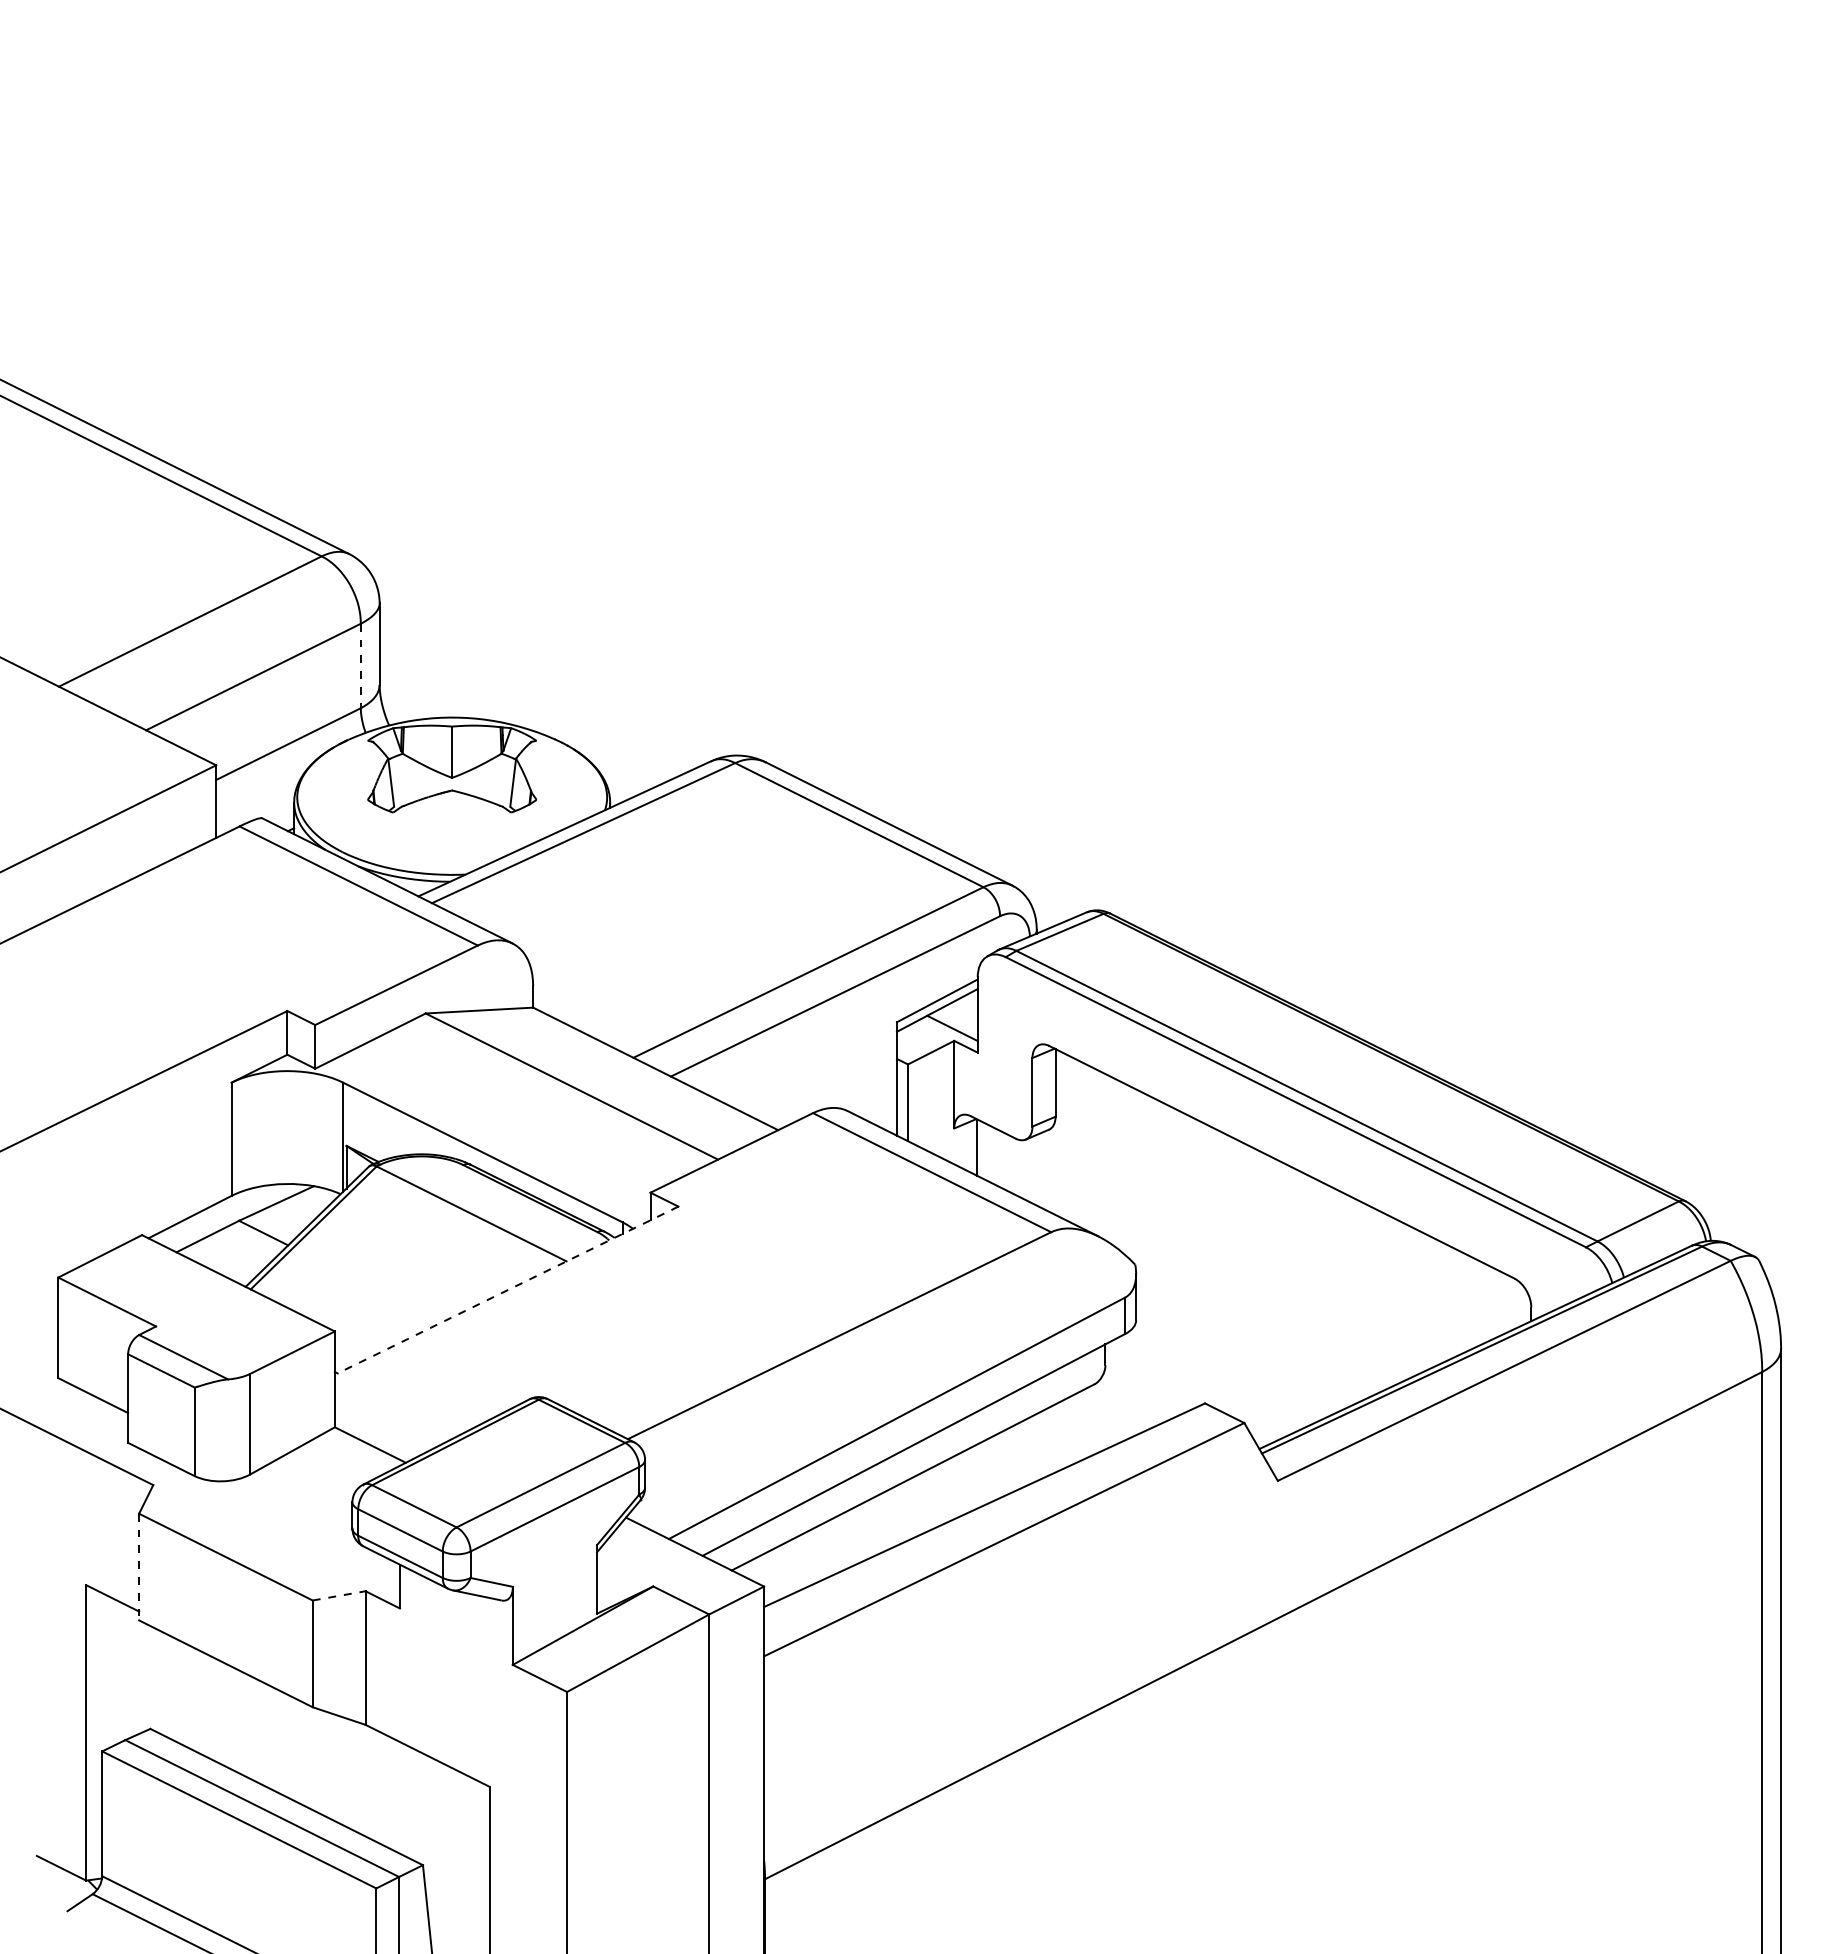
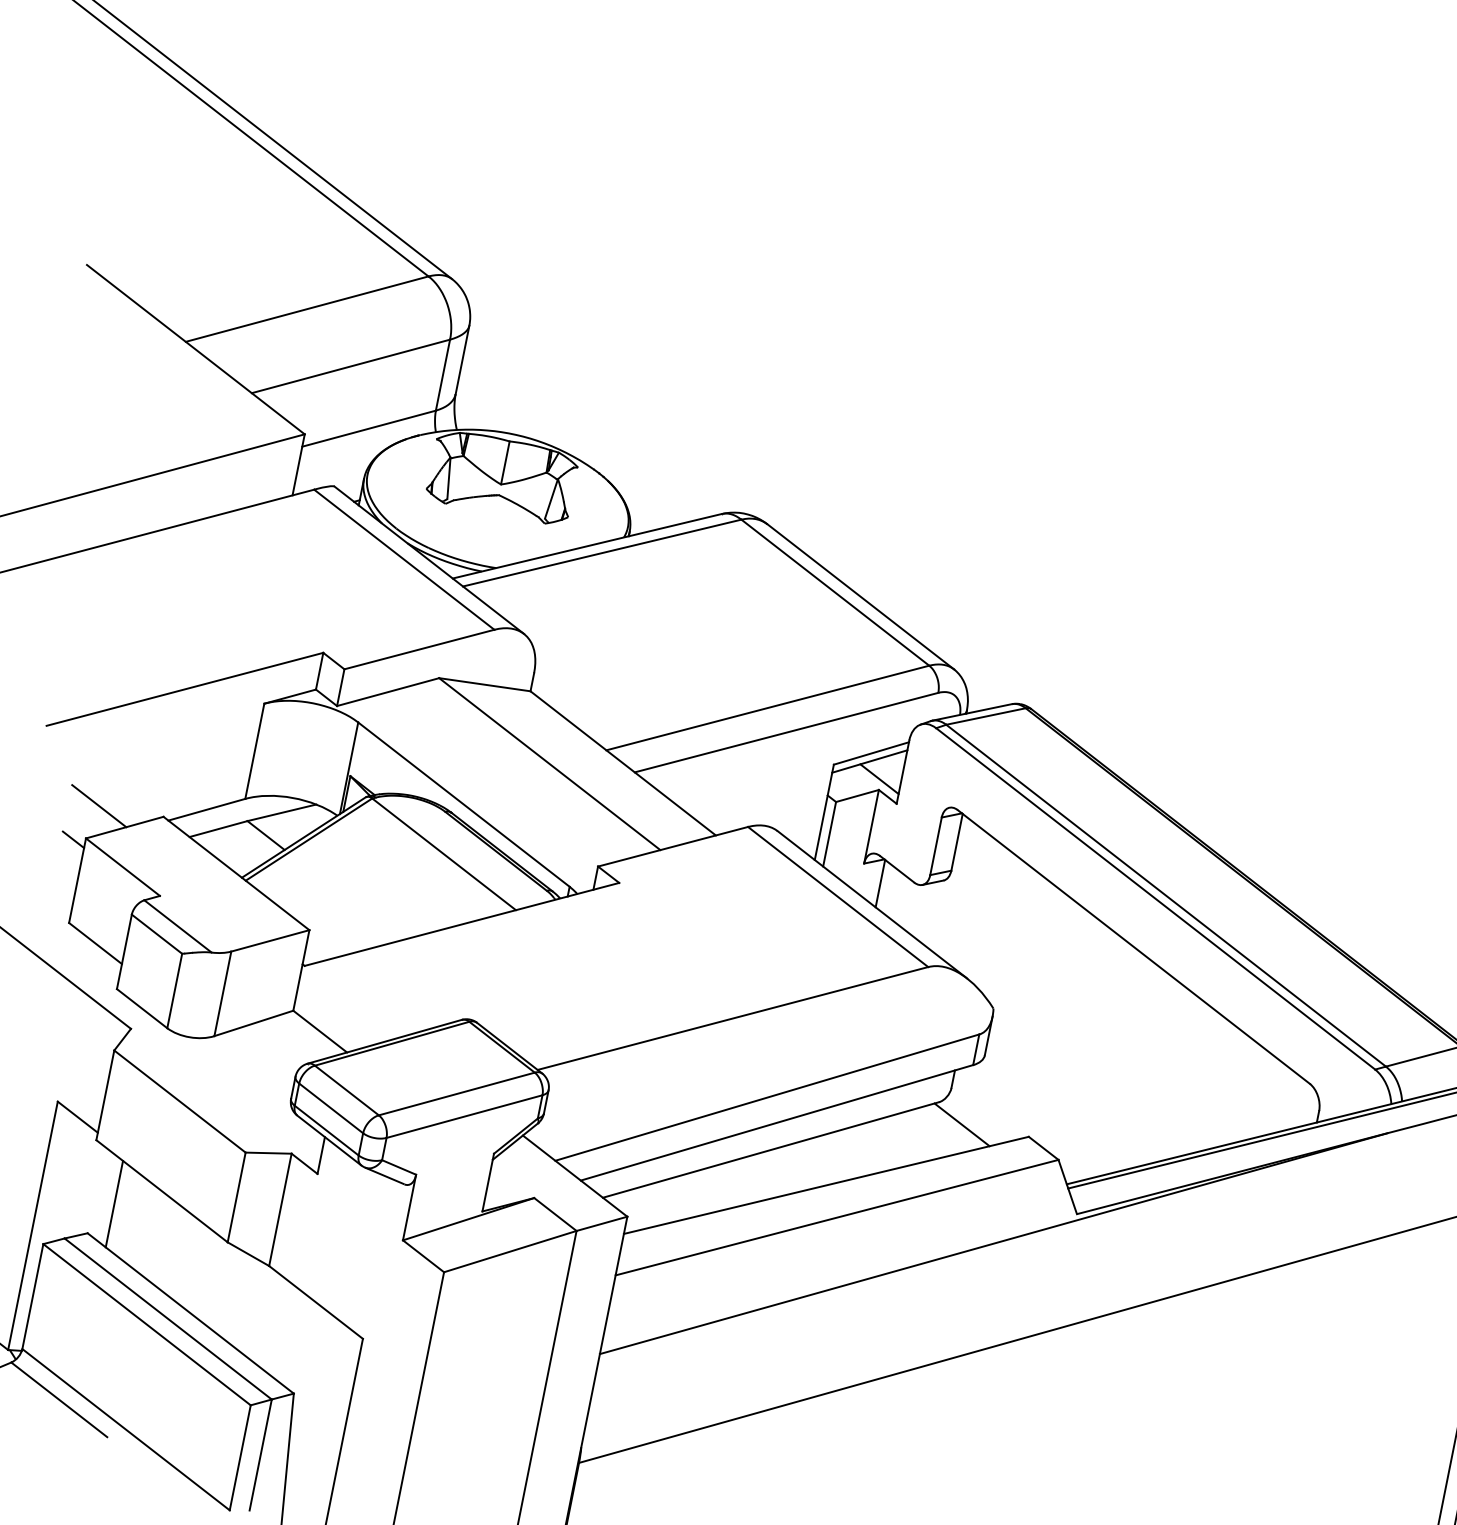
line: (360, 666) -> (442, 375), dashed -> solid
line: (65, 1237) -> (98, 805), added
line: (44, 1282) -> (73, 840), added
line: (508, 1290) -> (462, 924), dashed -> solid
line: (1125, 1404) -> (961, 1124), added
line: (1189, 1533) -> (993, 1243), added
line: (139, 1567) -> (105, 1095), dashed -> solid
line: (339, 1595) -> (268, 1152), dashed -> solid
line: (174, 1689) -> (114, 1204), added

